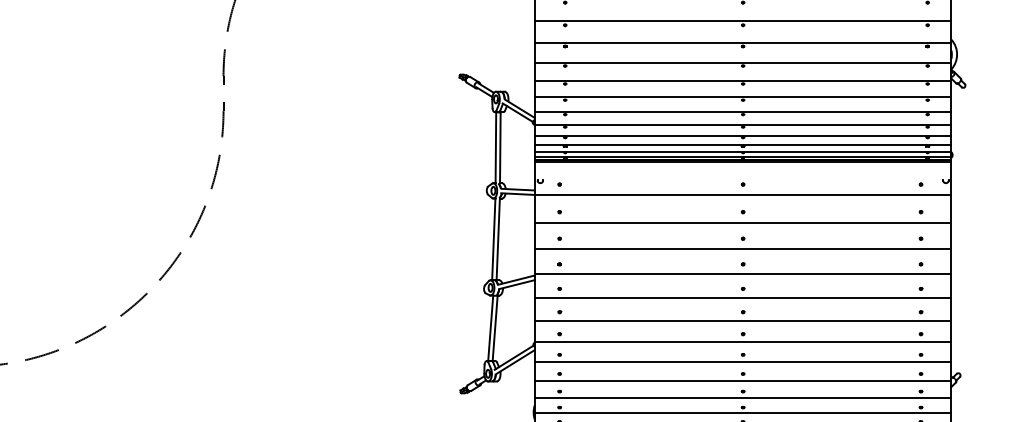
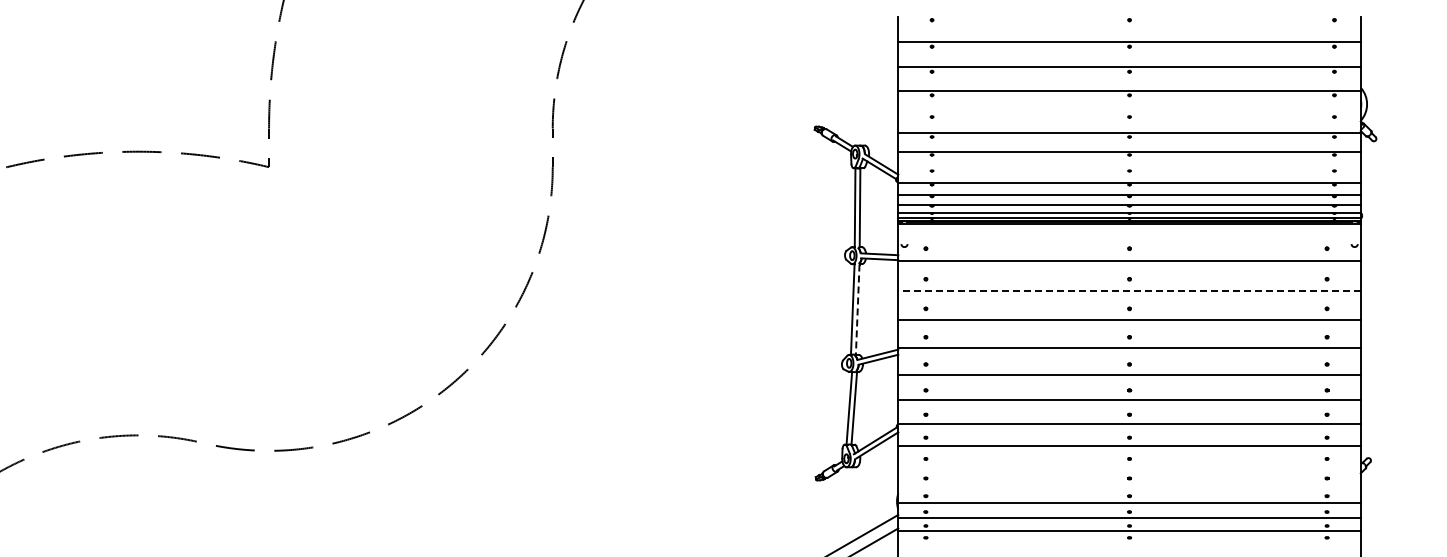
line: (743, 62) -> (1129, 113), removed
line: (743, 112) -> (1129, 168), removed
line: (743, 222) -> (1129, 290), solid -> dashed
line: (498, 240) -> (857, 310), solid -> dashed
line: (743, 380) -> (1129, 466), removed
line: (743, 397) -> (1129, 485), removed

